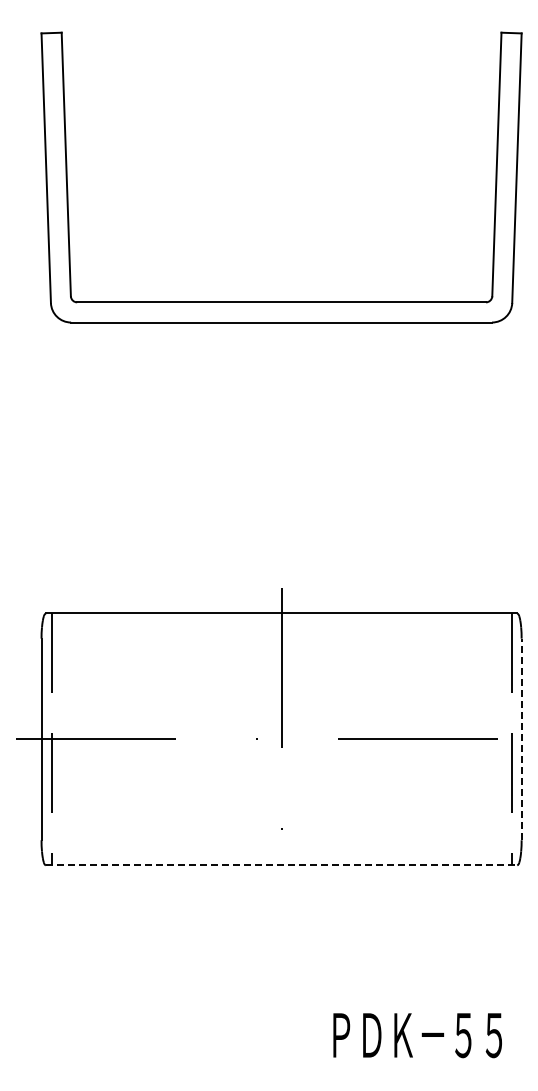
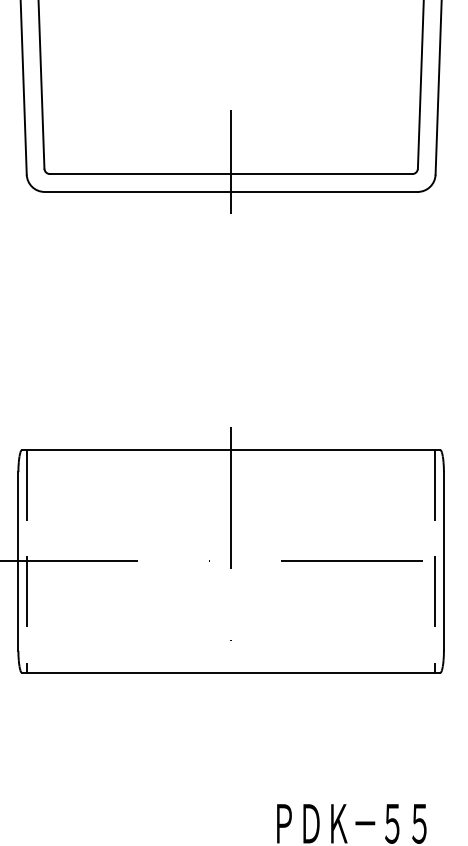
line: (281, 288) -> (231, 161), added
line: (521, 739) -> (443, 561), dashed -> solid
line: (281, 865) -> (231, 673), dashed -> solid

